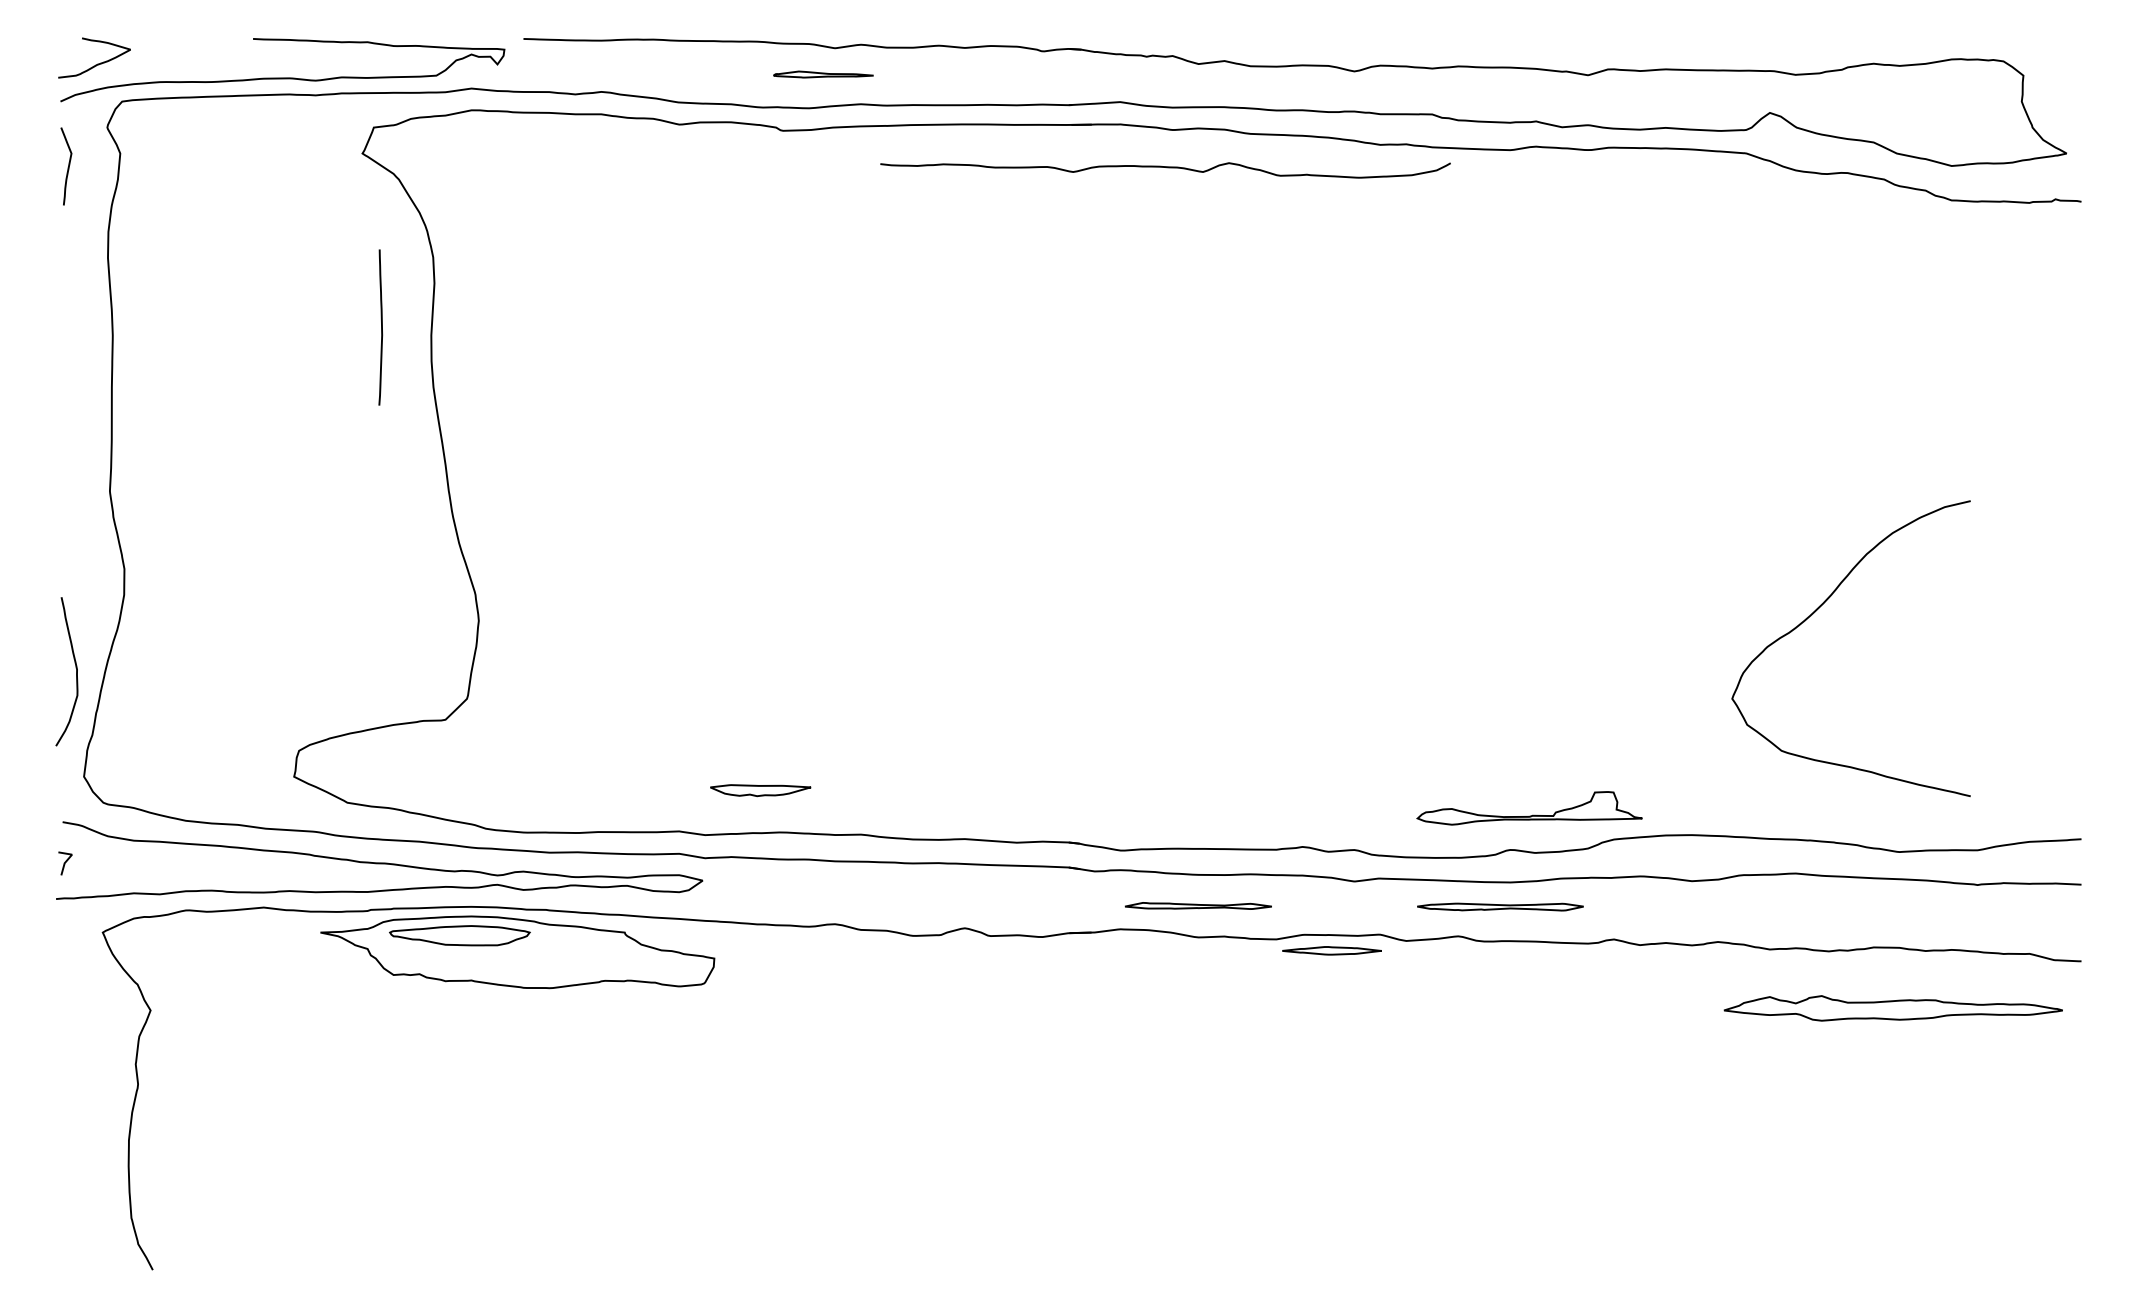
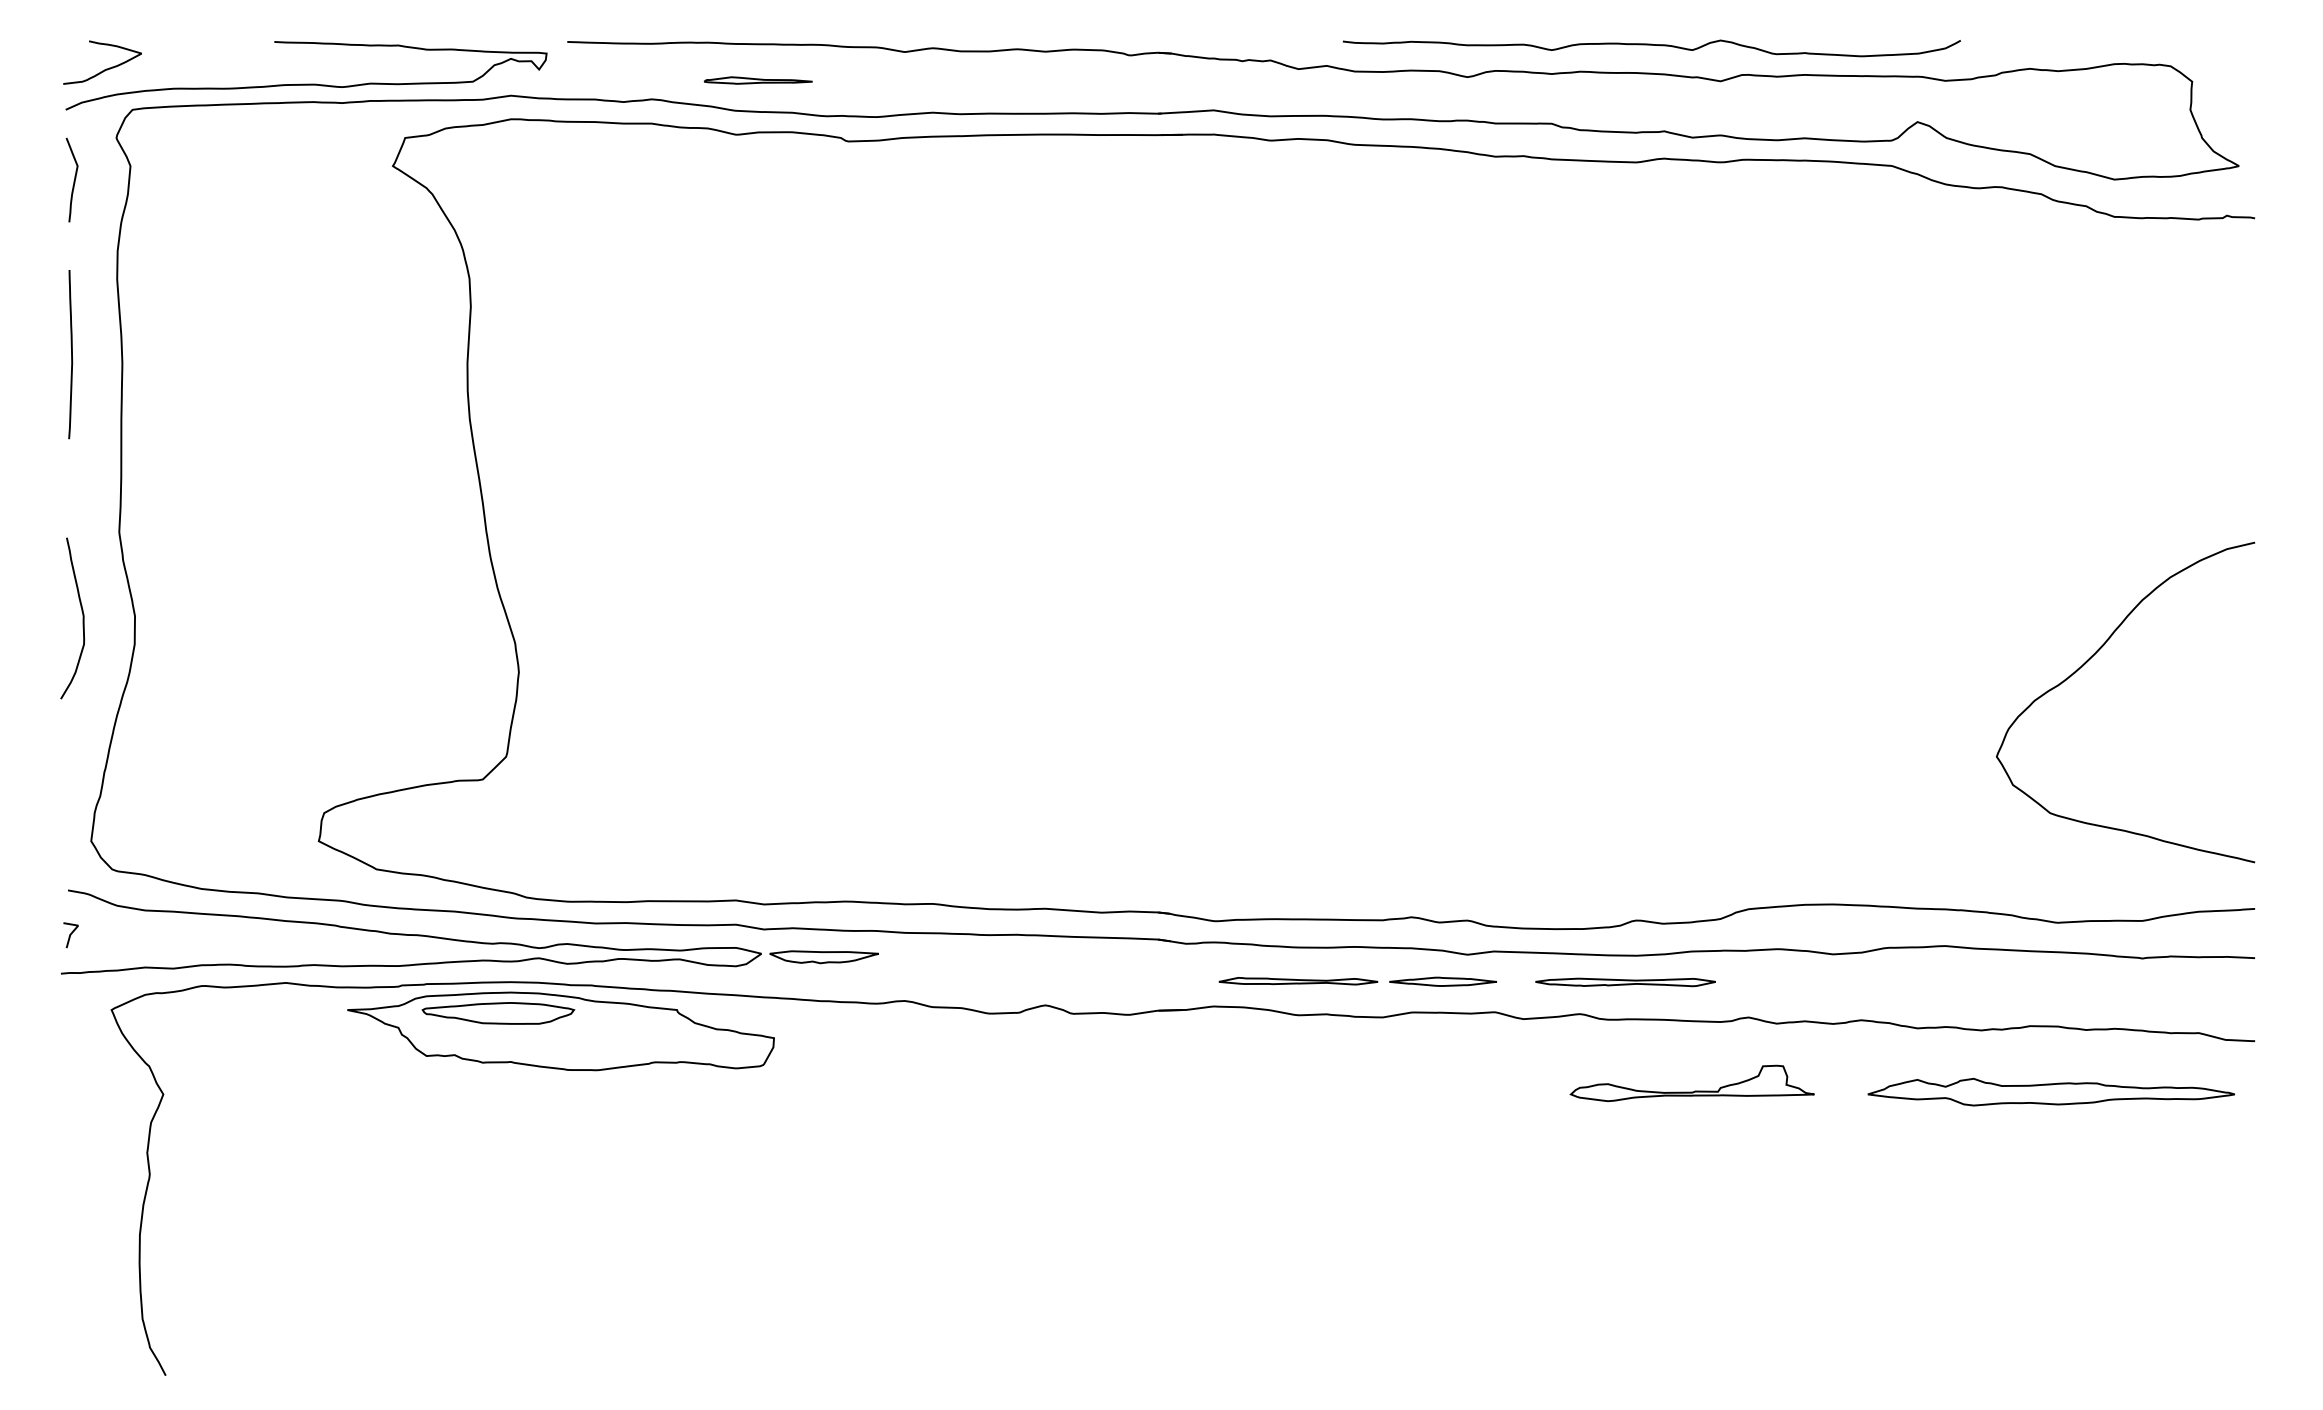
part: (822, 74) -> (757, 80), moved
curve: (1165, 167) -> (1651, 45), moved
curve: (381, 327) -> (71, 354), moved
curve: (1815, 612) -> (2086, 663), moved
curve: (75, 671) -> (82, 618), moved
part: (759, 790) -> (823, 957), moved
part: (1531, 814) -> (1694, 1090), moved
part: (1331, 950) -> (1442, 981), moved

